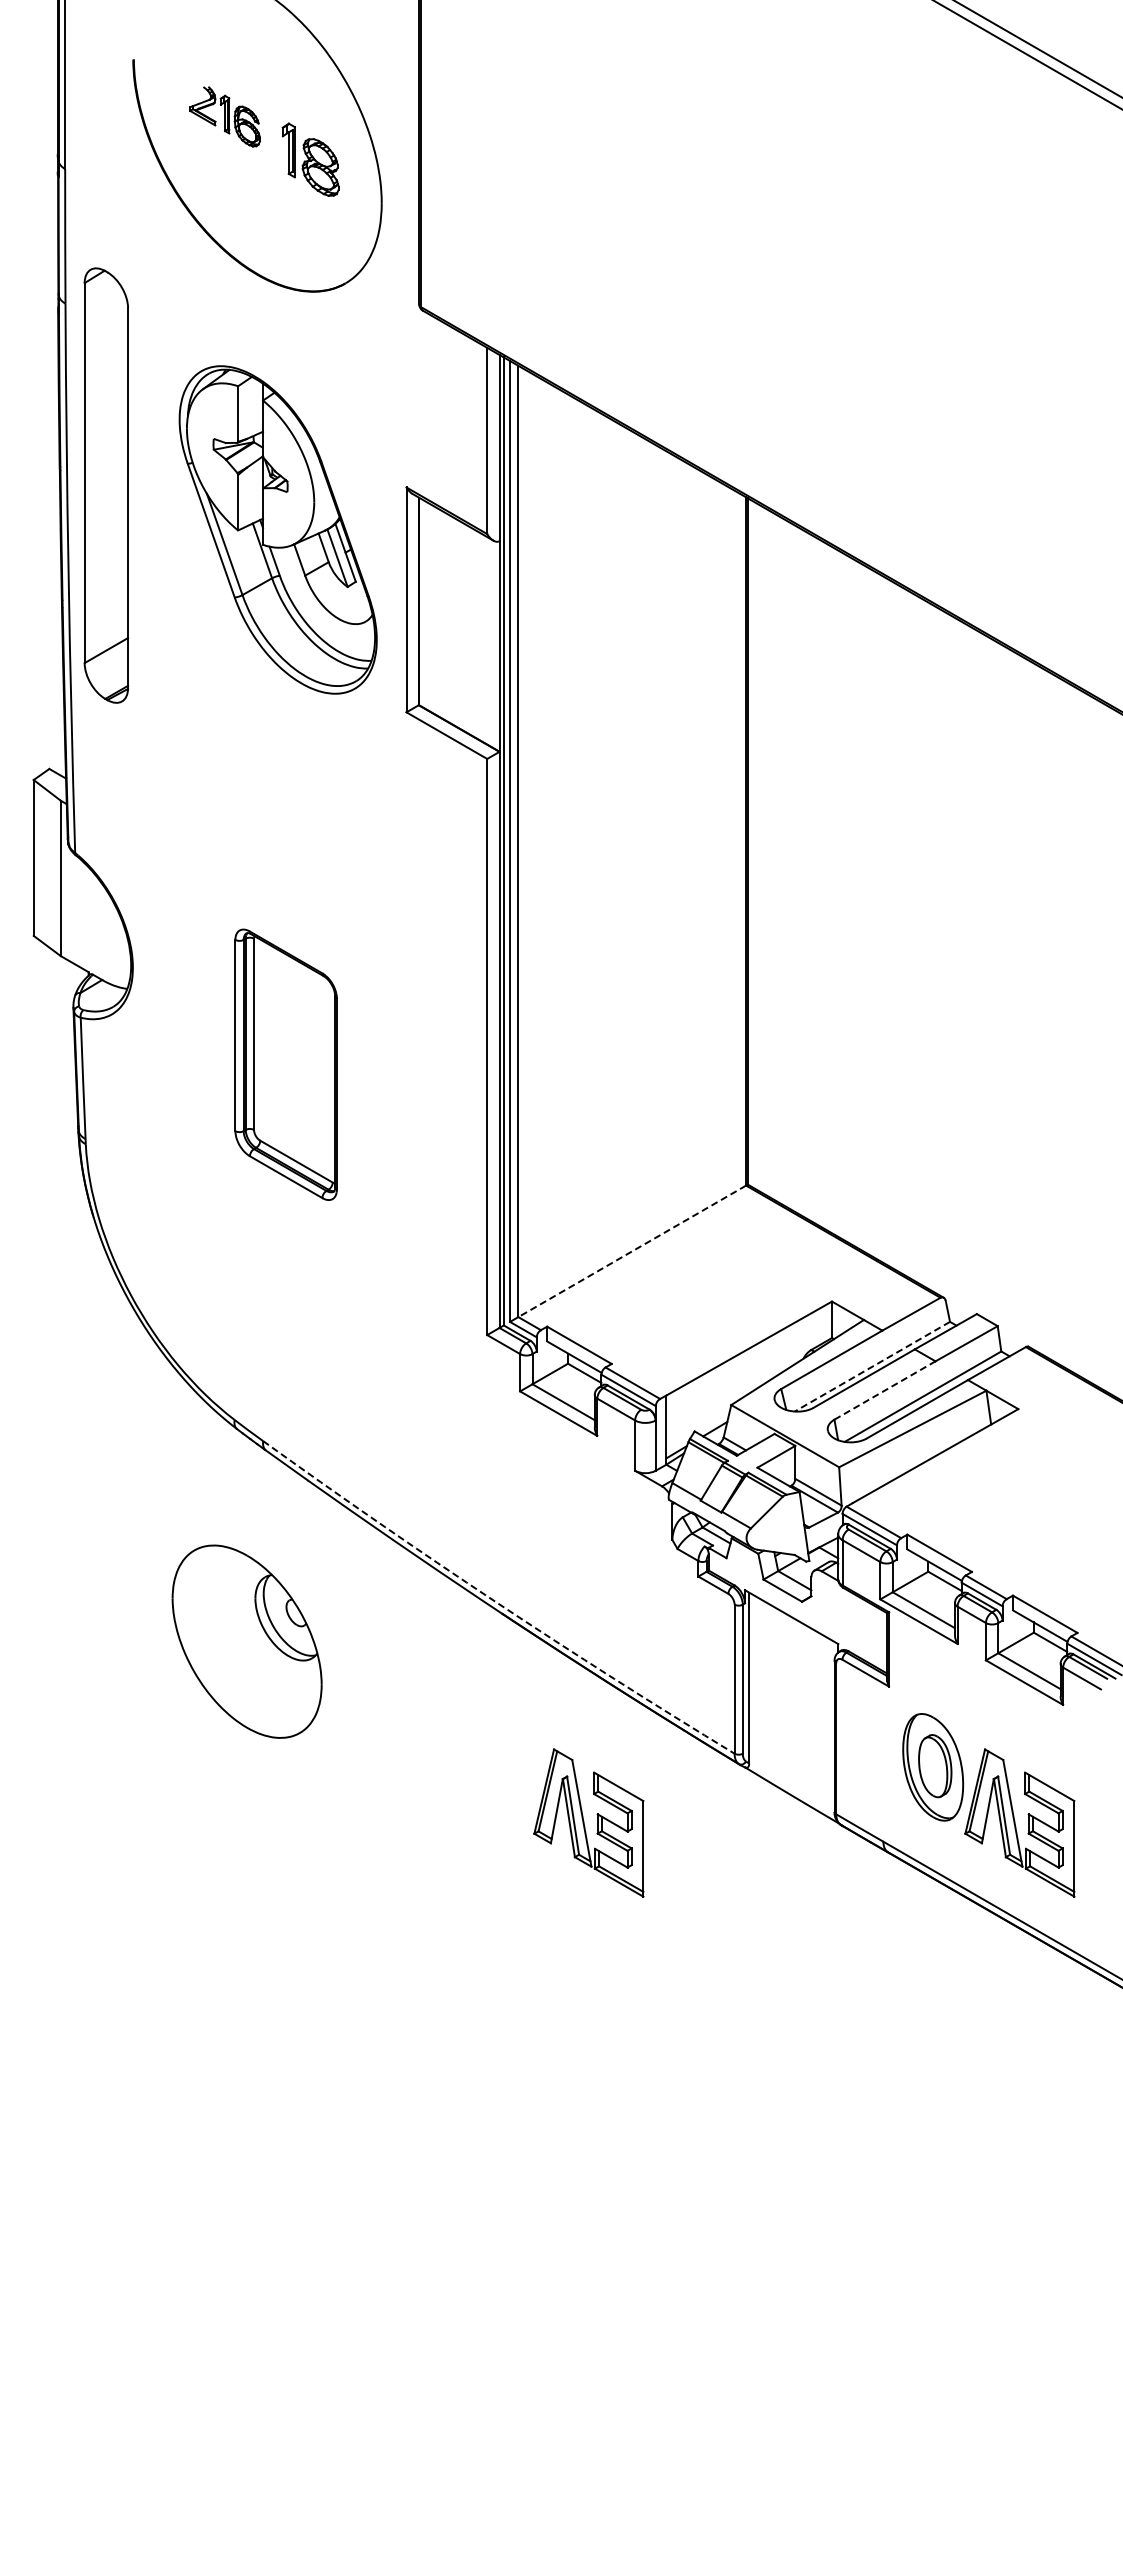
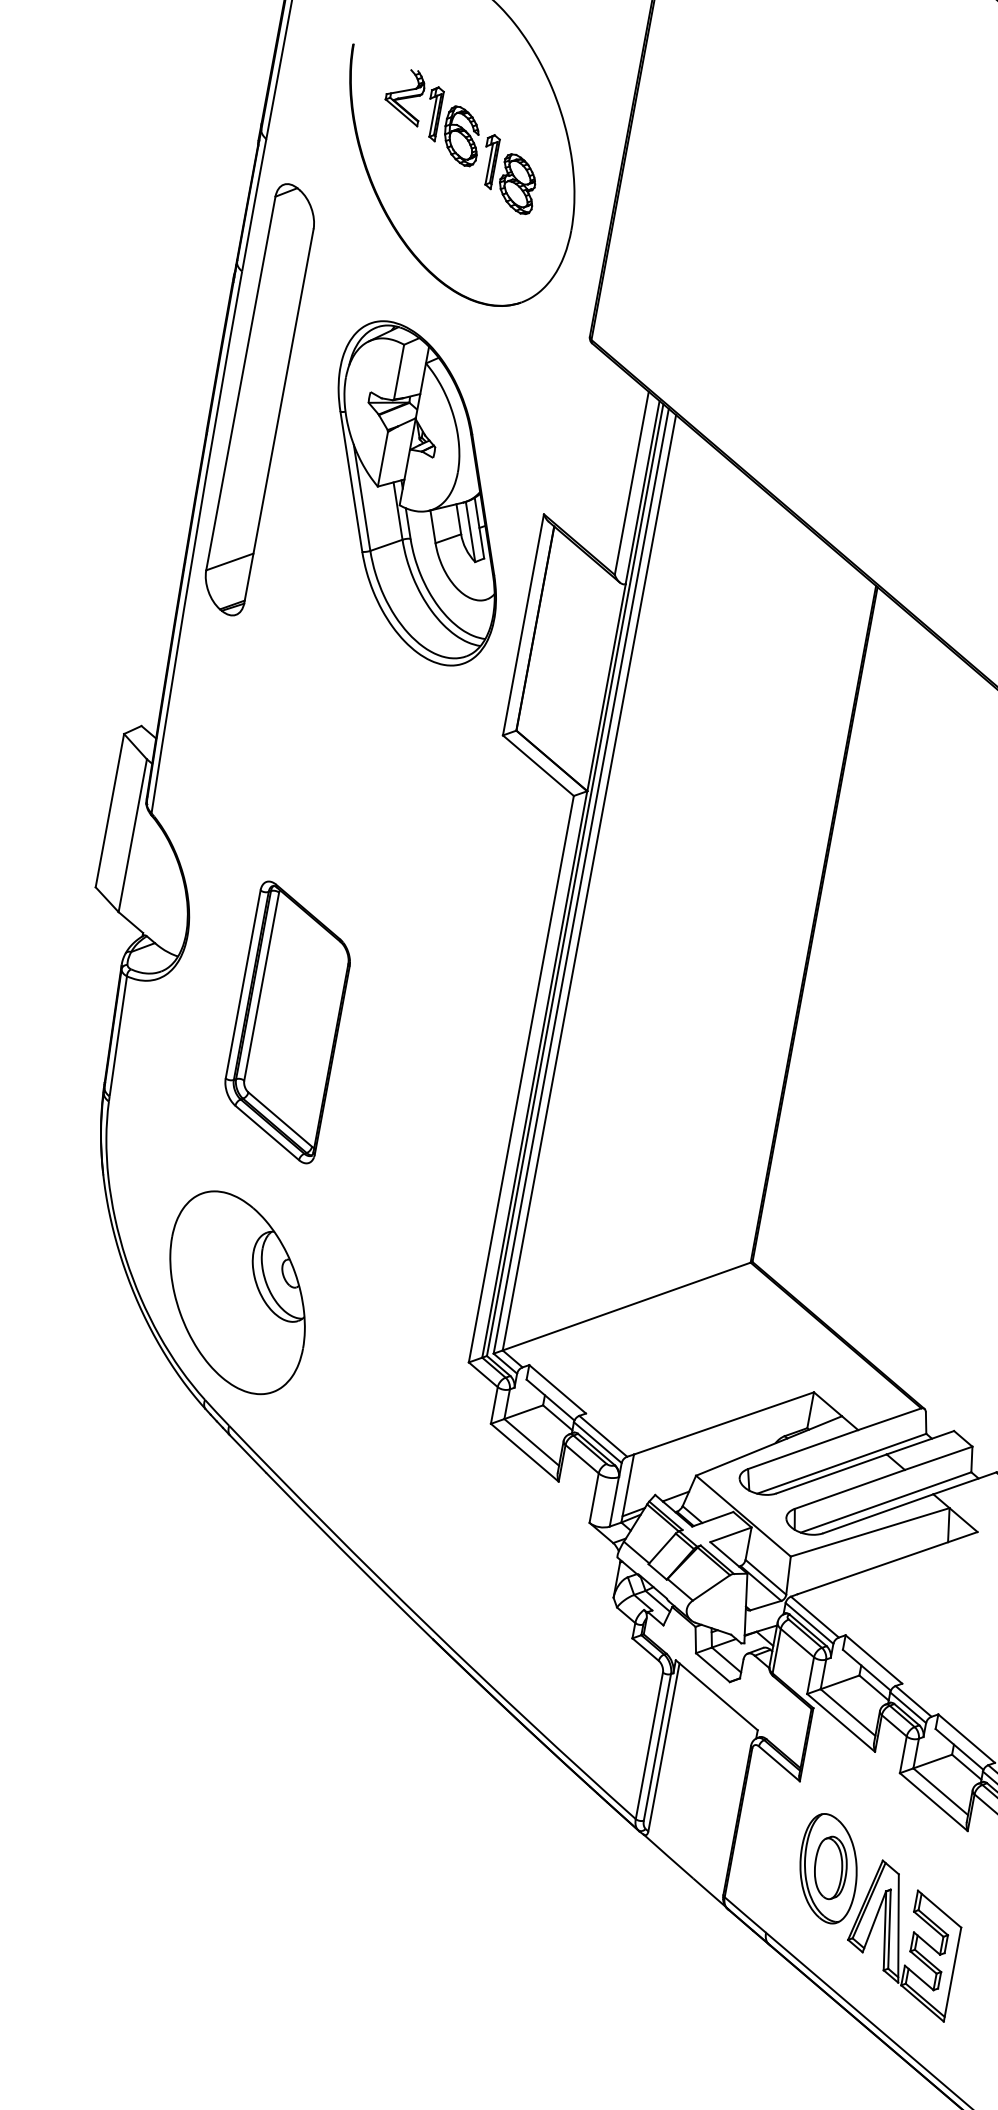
part: (224, 116) -> (432, 116), size x1.43
part: (106, 485) -> (260, 399), moved
part: (277, 529) -> (416, 492), moved
part: (285, 1064) -> (287, 1022), moved
line: (632, 1251) -> (626, 1306), dashed -> solid
line: (872, 1366) -> (841, 1463), dashed -> solid
line: (885, 1390) -> (850, 1489), dashed -> solid
arc: (495, 1602) -> (428, 1626), dashed -> solid
part: (246, 1641) -> (237, 1292), moved
part: (588, 1822) -> (479, 1860), removed

